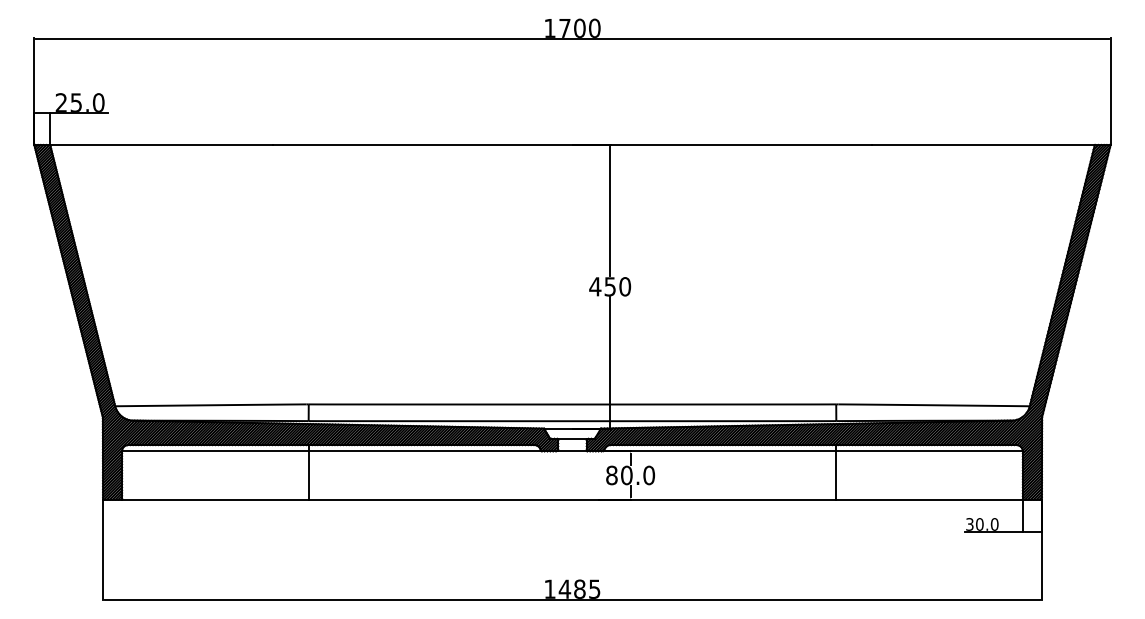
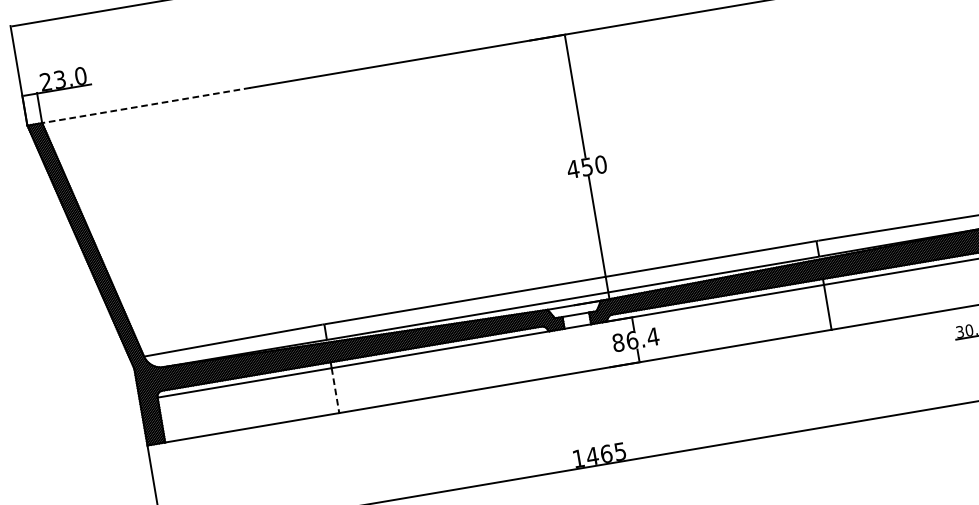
text: (76, 102) -> (60, 79), 25.0 -> 23.0
line: (161, 144) -> (145, 105), solid -> dashed
line: (308, 475) -> (335, 390), solid -> dashed
text: (638, 475) -> (643, 338), 80.0 -> 86.4
text: (579, 588) -> (606, 453), 1485 -> 1465

